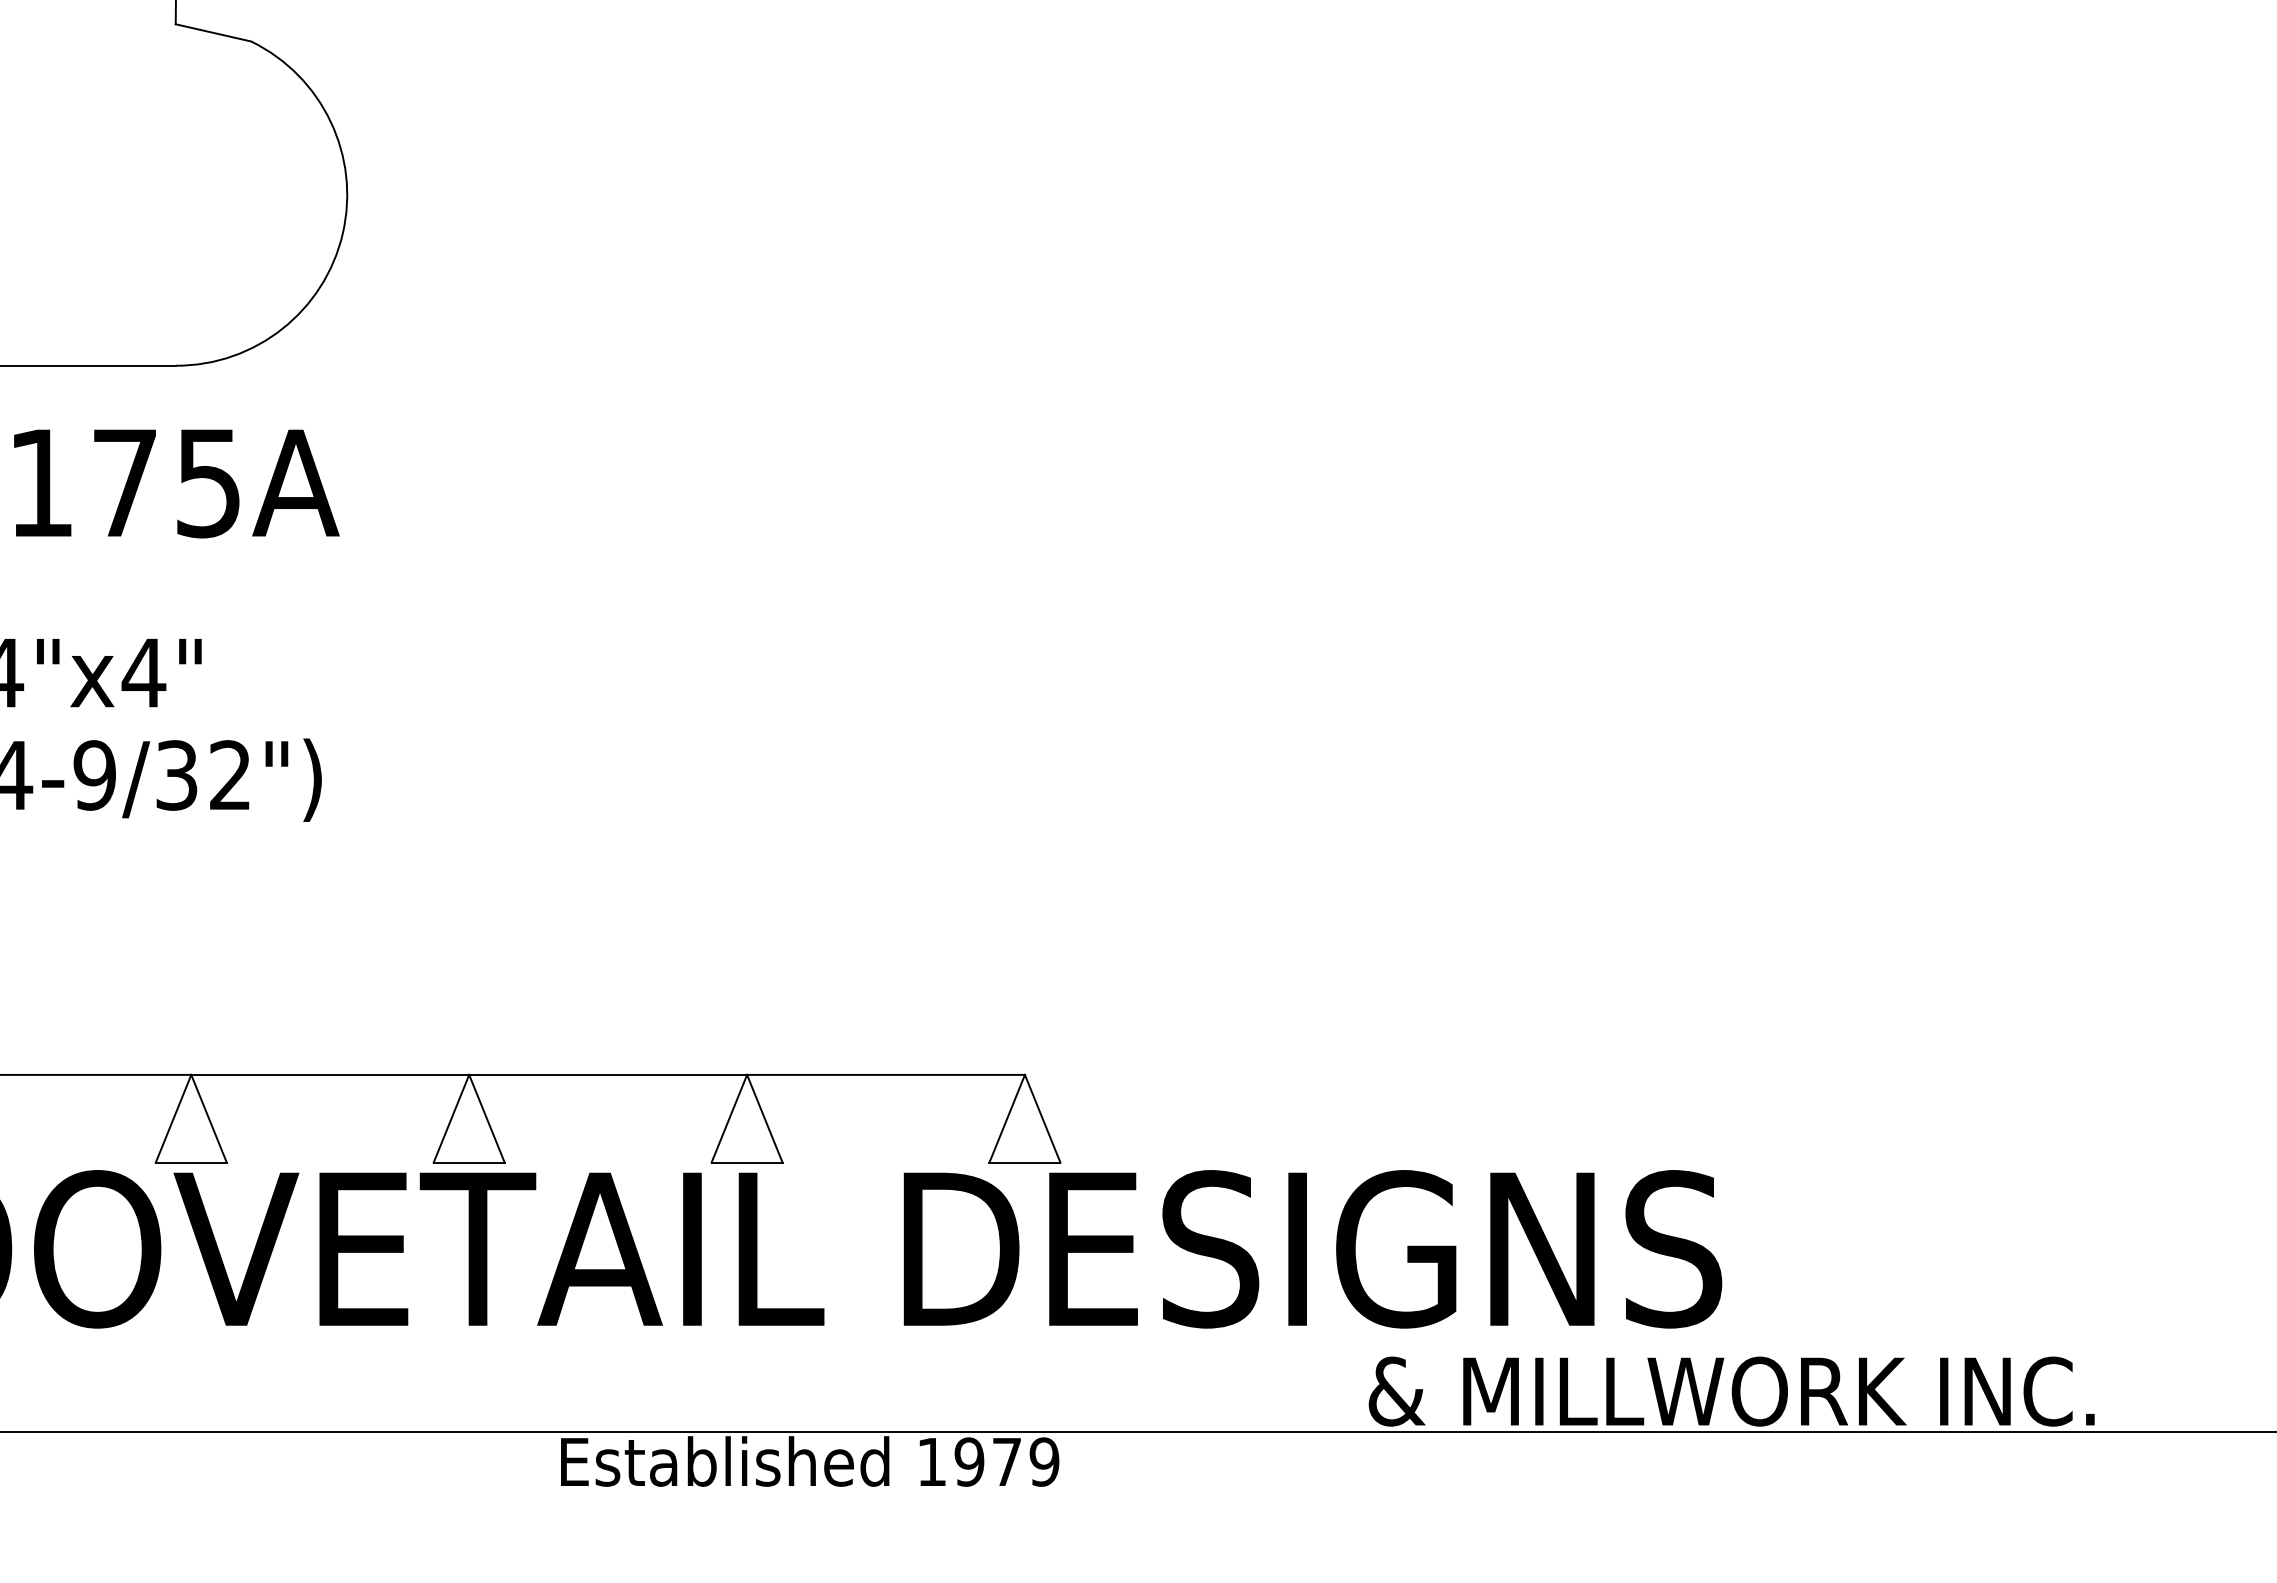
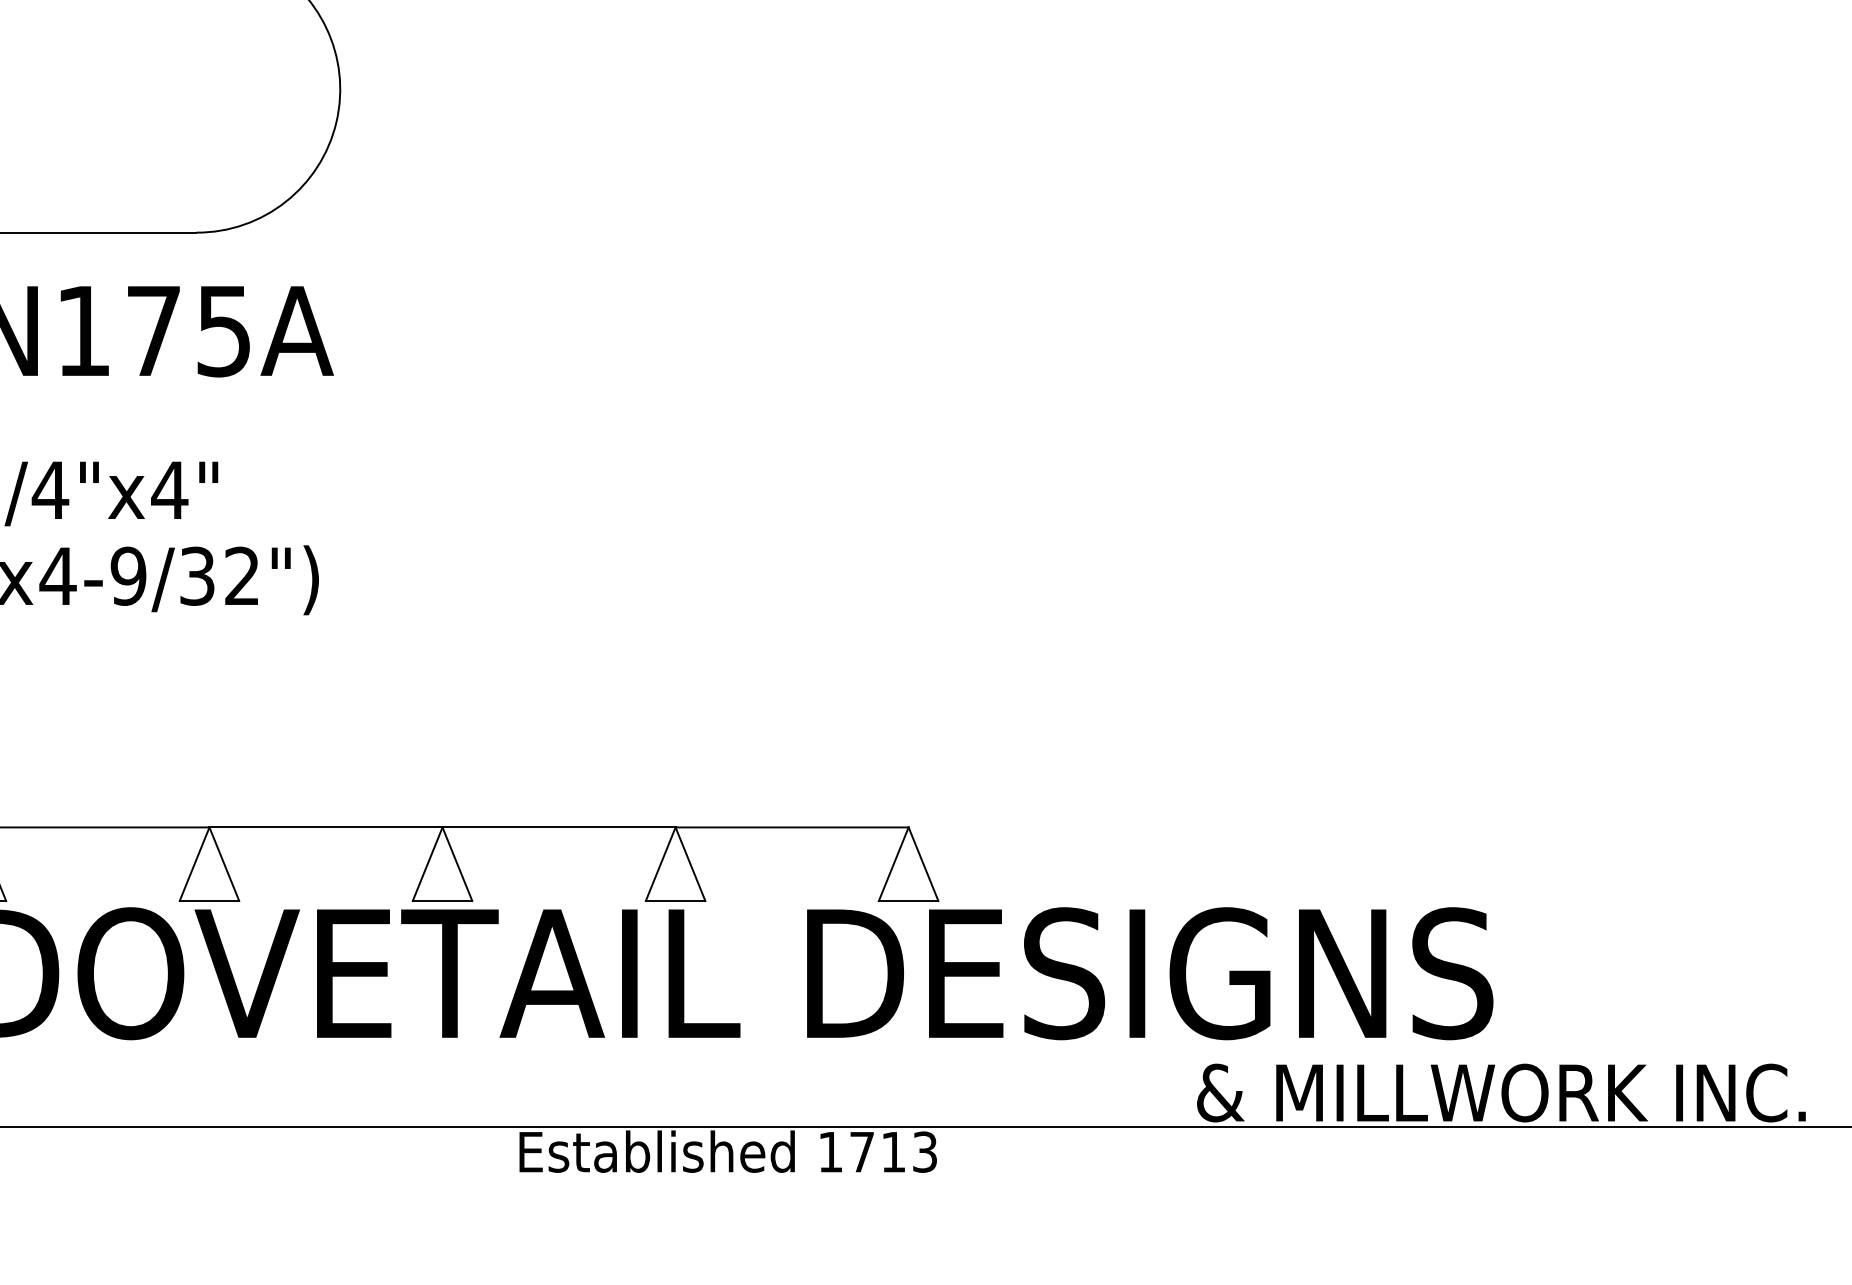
text: (1006, 1461) -> (893, 1151), 1979 -> 1713

